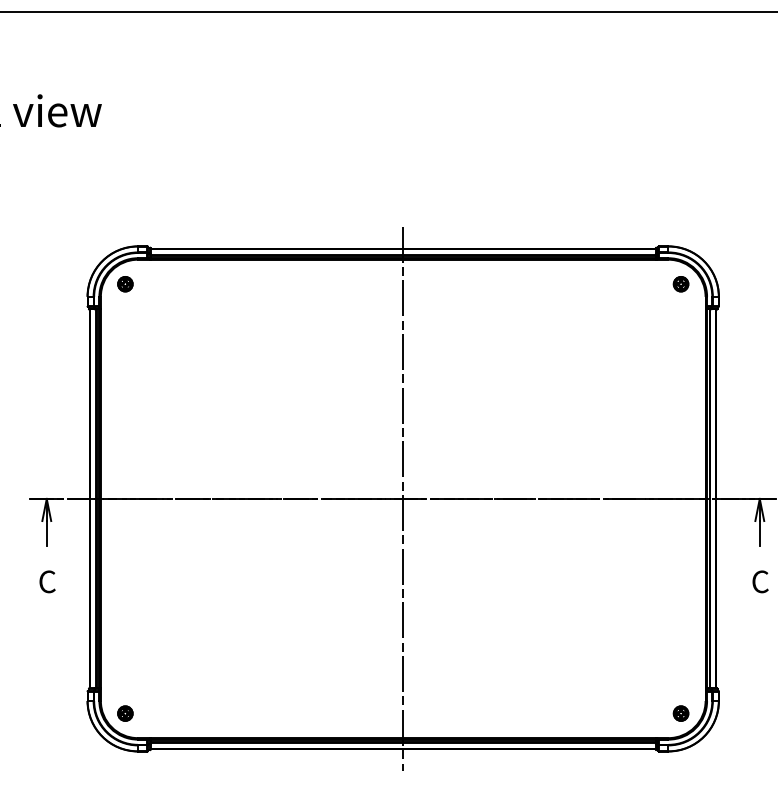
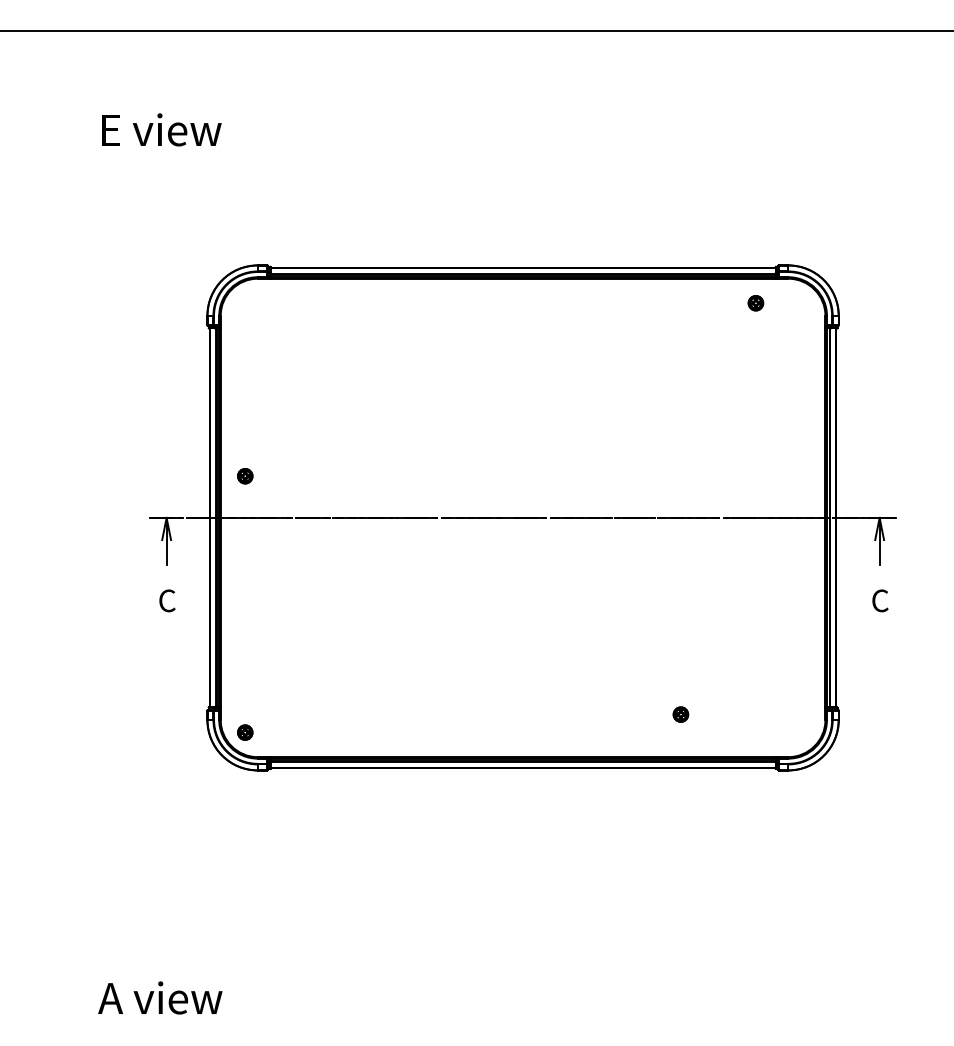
part: (125, 284) -> (245, 476), moved
part: (680, 284) -> (755, 303), moved
line: (403, 498) -> (523, 517), removed
part: (680, 713) -> (680, 714), moved

